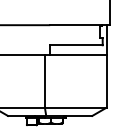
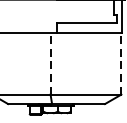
line: (44, 81) -> (50, 64), solid -> dashed
line: (106, 81) -> (121, 64), solid -> dashed

